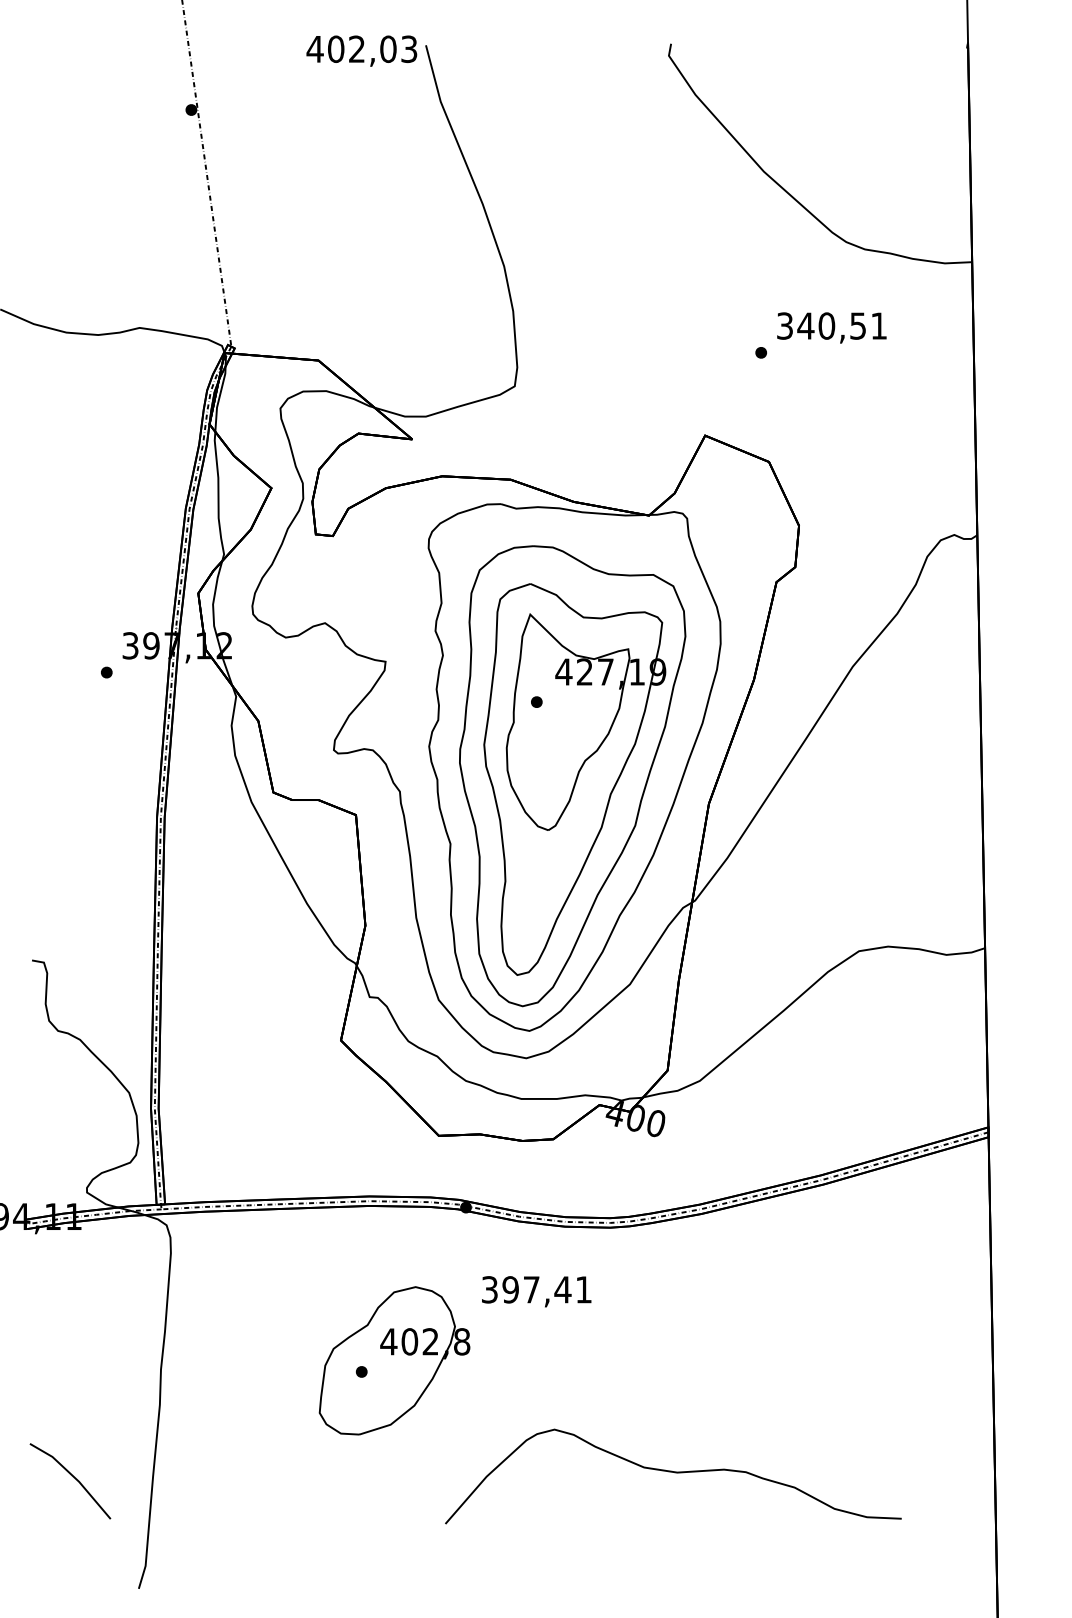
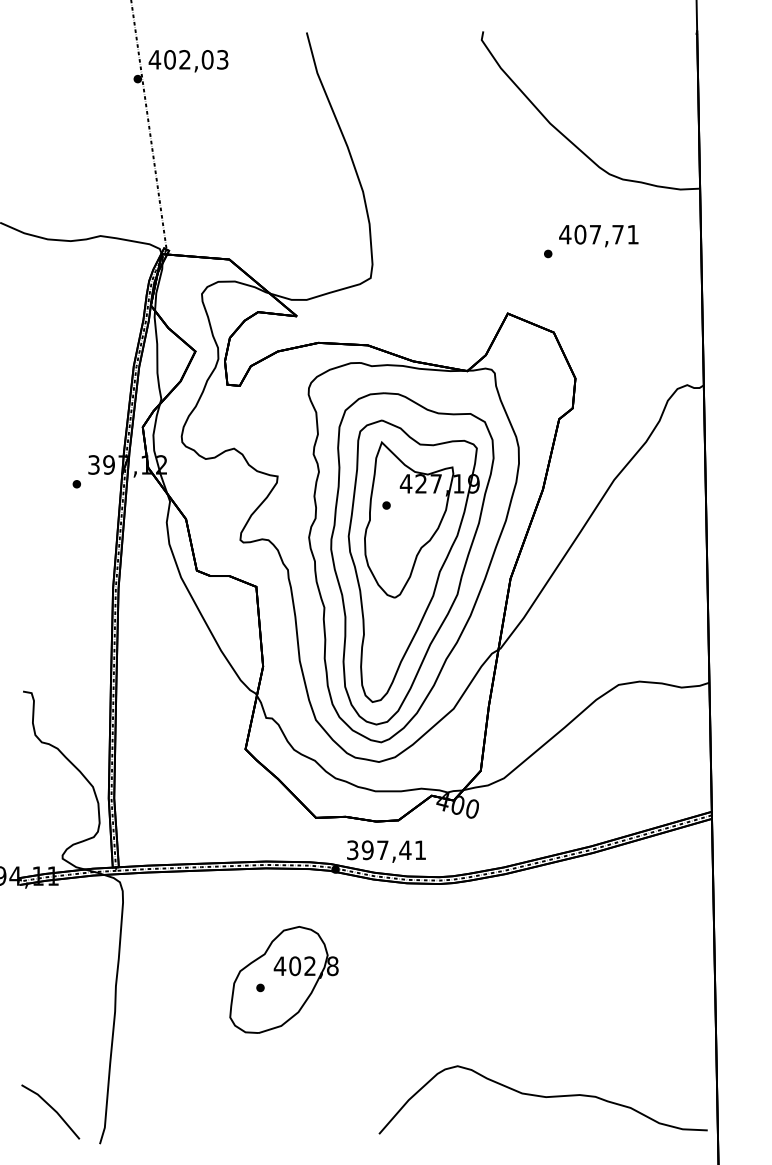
text: (361, 50) -> (188, 60), moved
text: (820, 325) -> (590, 234), 340,51 -> 407,71
text: (536, 1291) -> (386, 851), moved
curve: (674, 1473) -> (544, 1097), moved
line: (73, 1477) -> (52, 1109), moved

